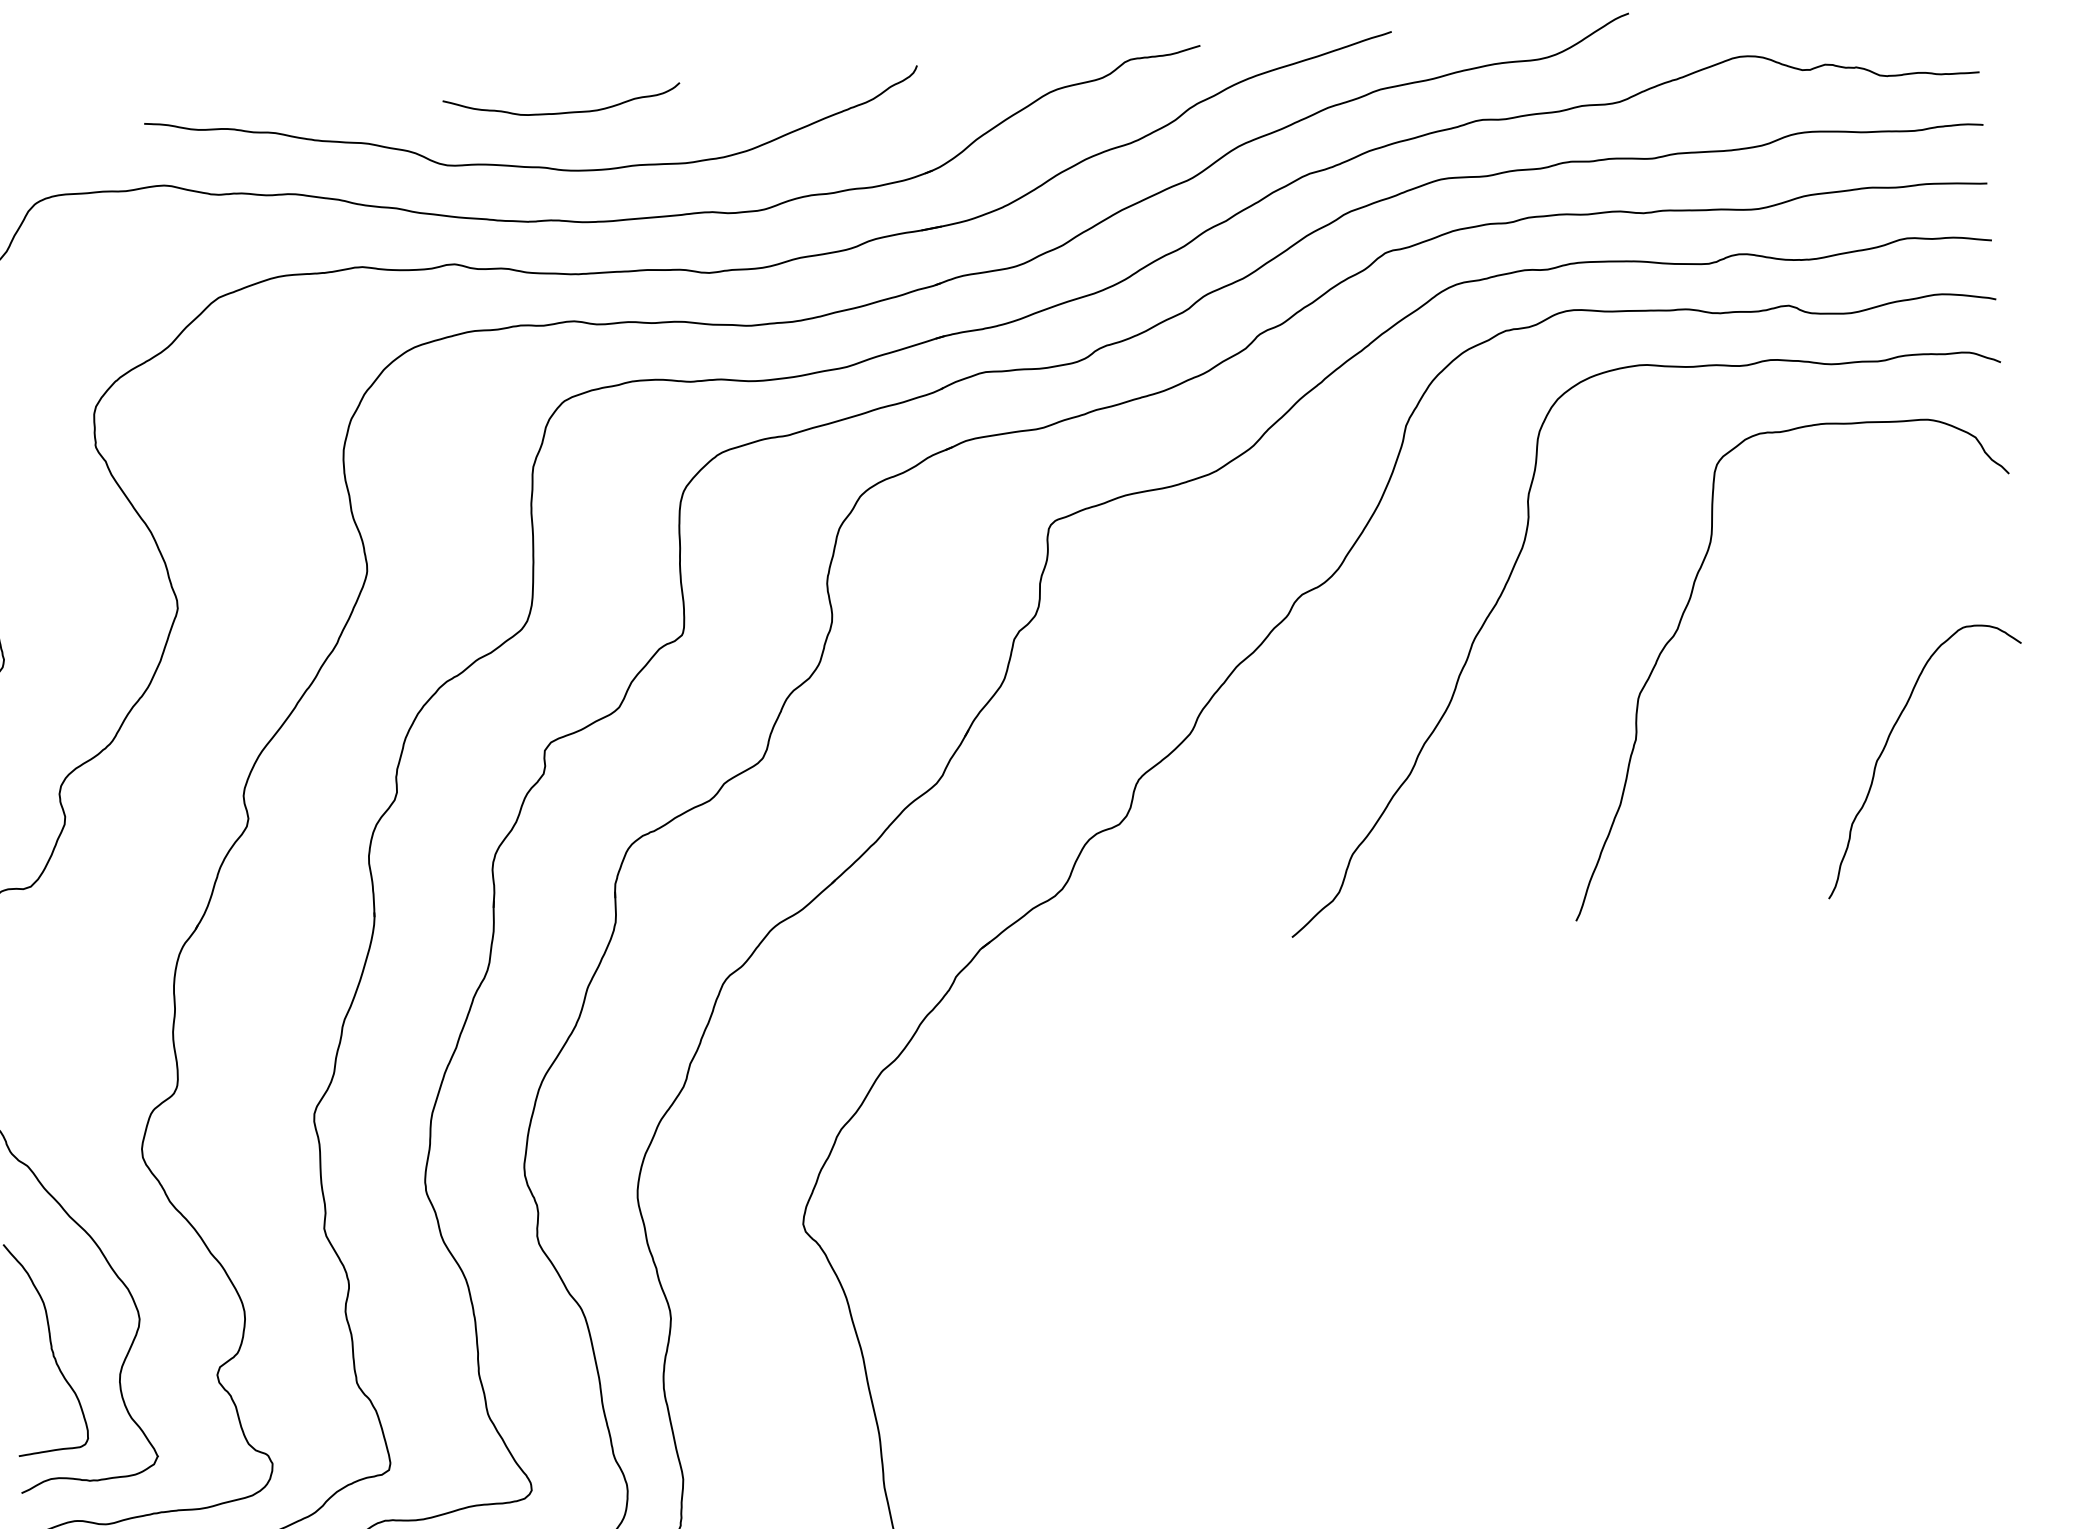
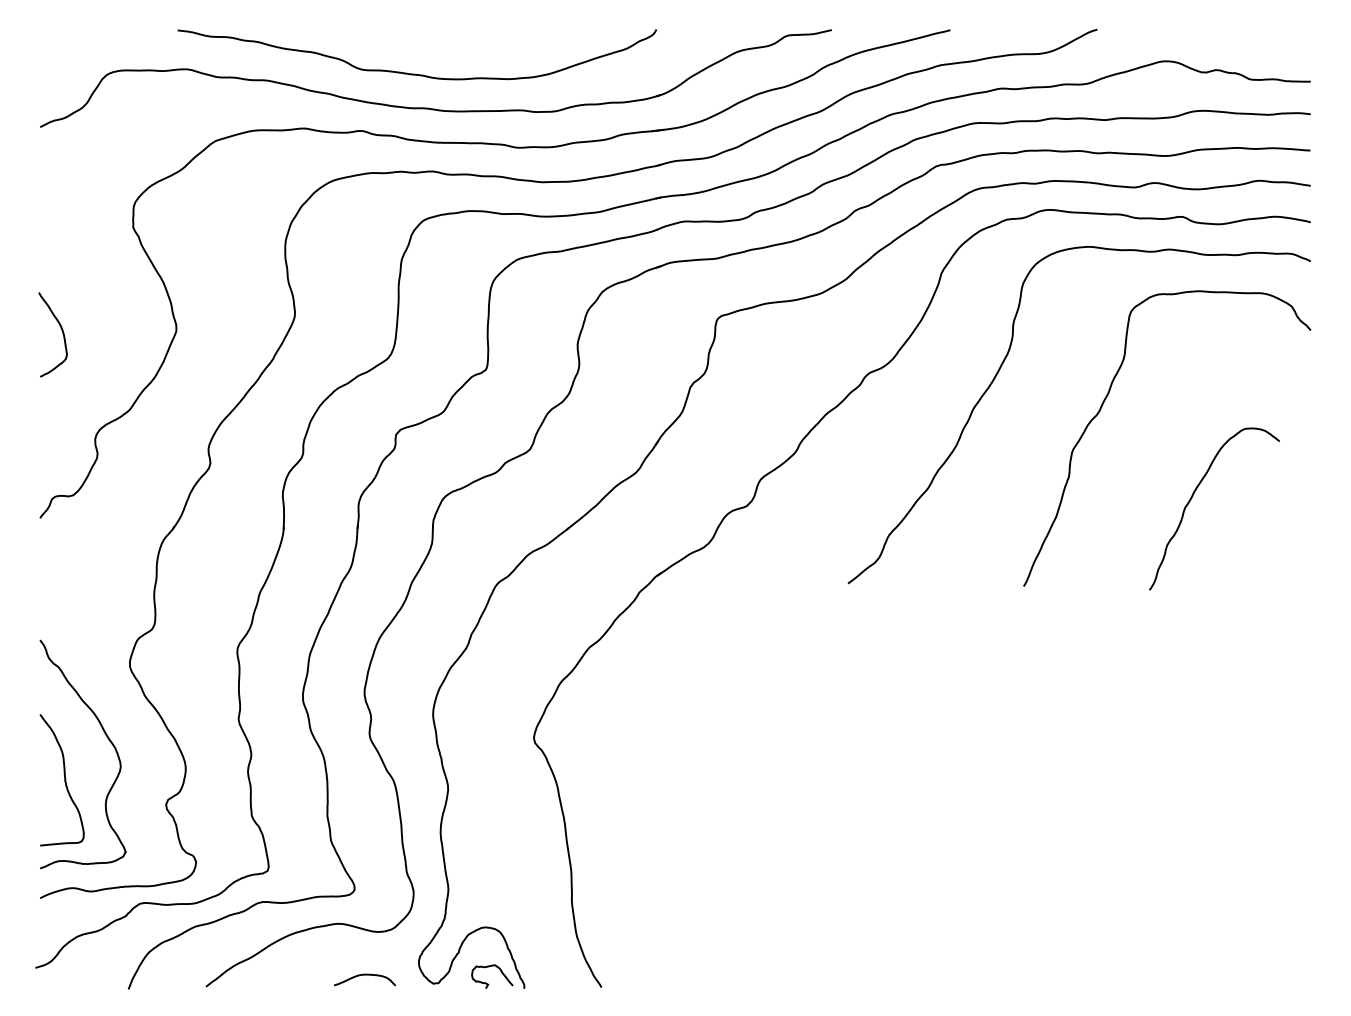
curve: (561, 111) -> (435, 41), removed
curve: (1887, 745) -> (1192, 498), moved

